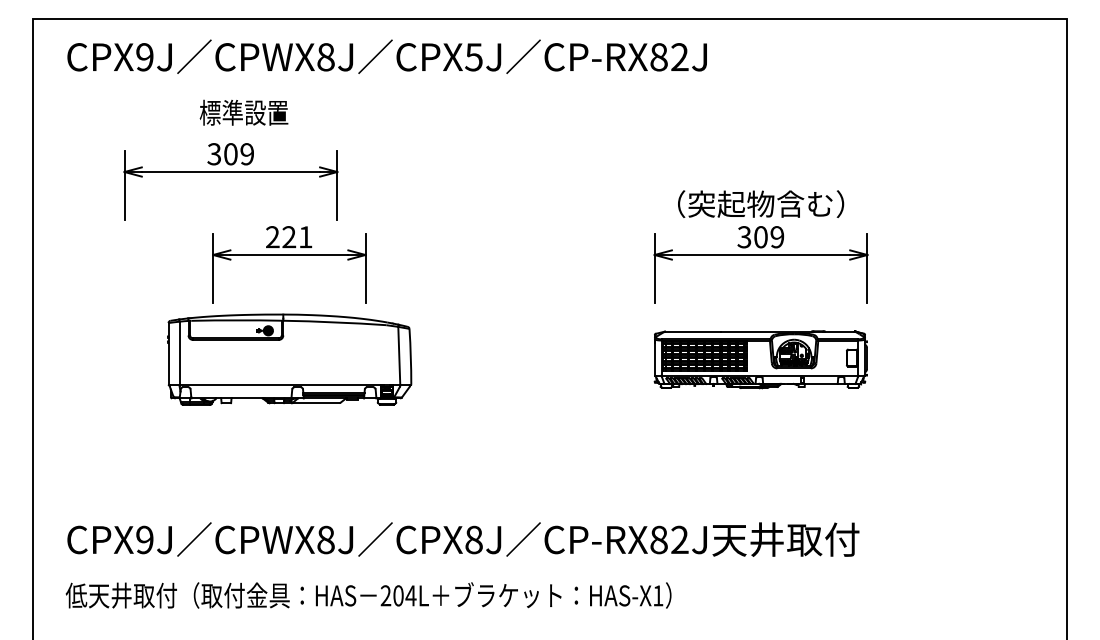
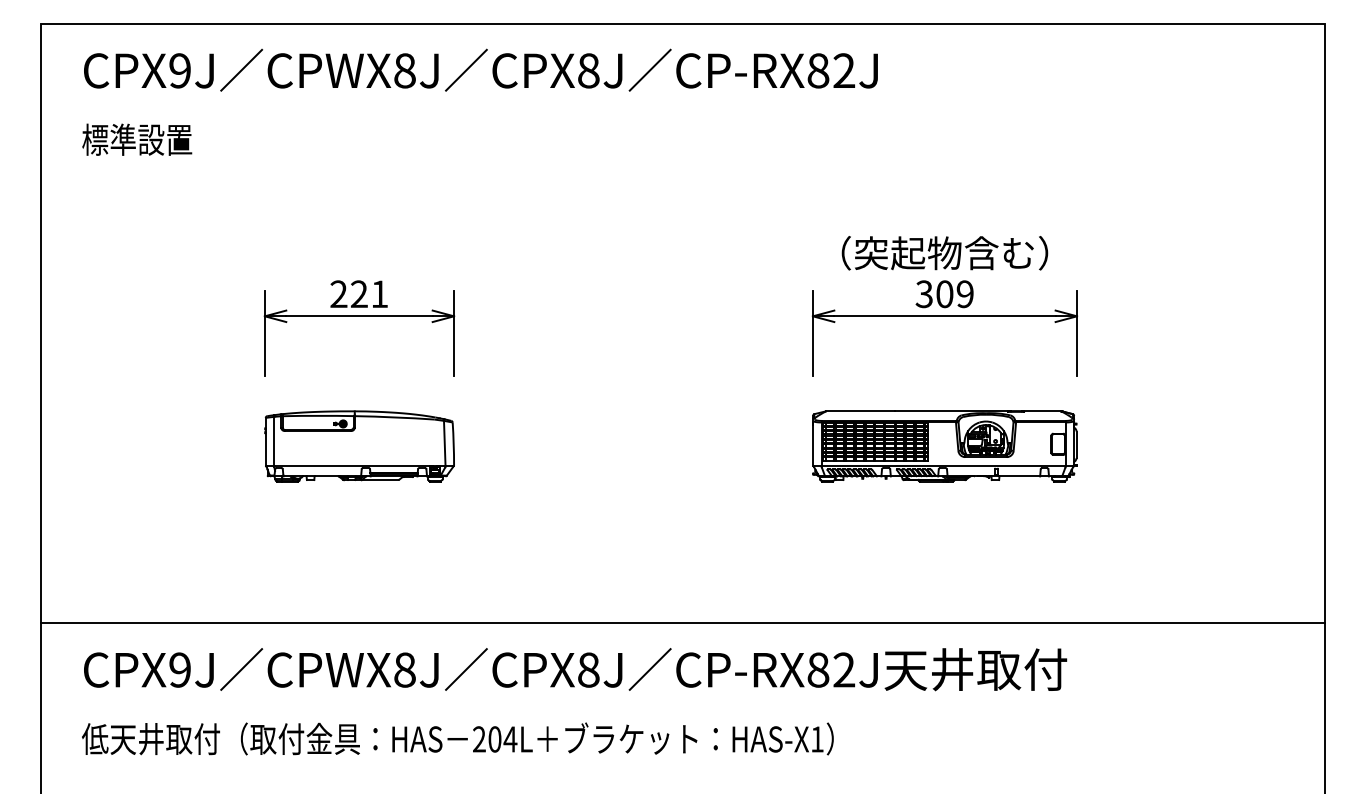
text: (473, 56) -> (588, 70), CPX5J -> CPX8J
text: (244, 112) -> (137, 139), moved
part: (230, 172) -> (286, 213), removed
part: (289, 359) -> (359, 446), size x0.62
line: (549, 501) -> (682, 622), added

